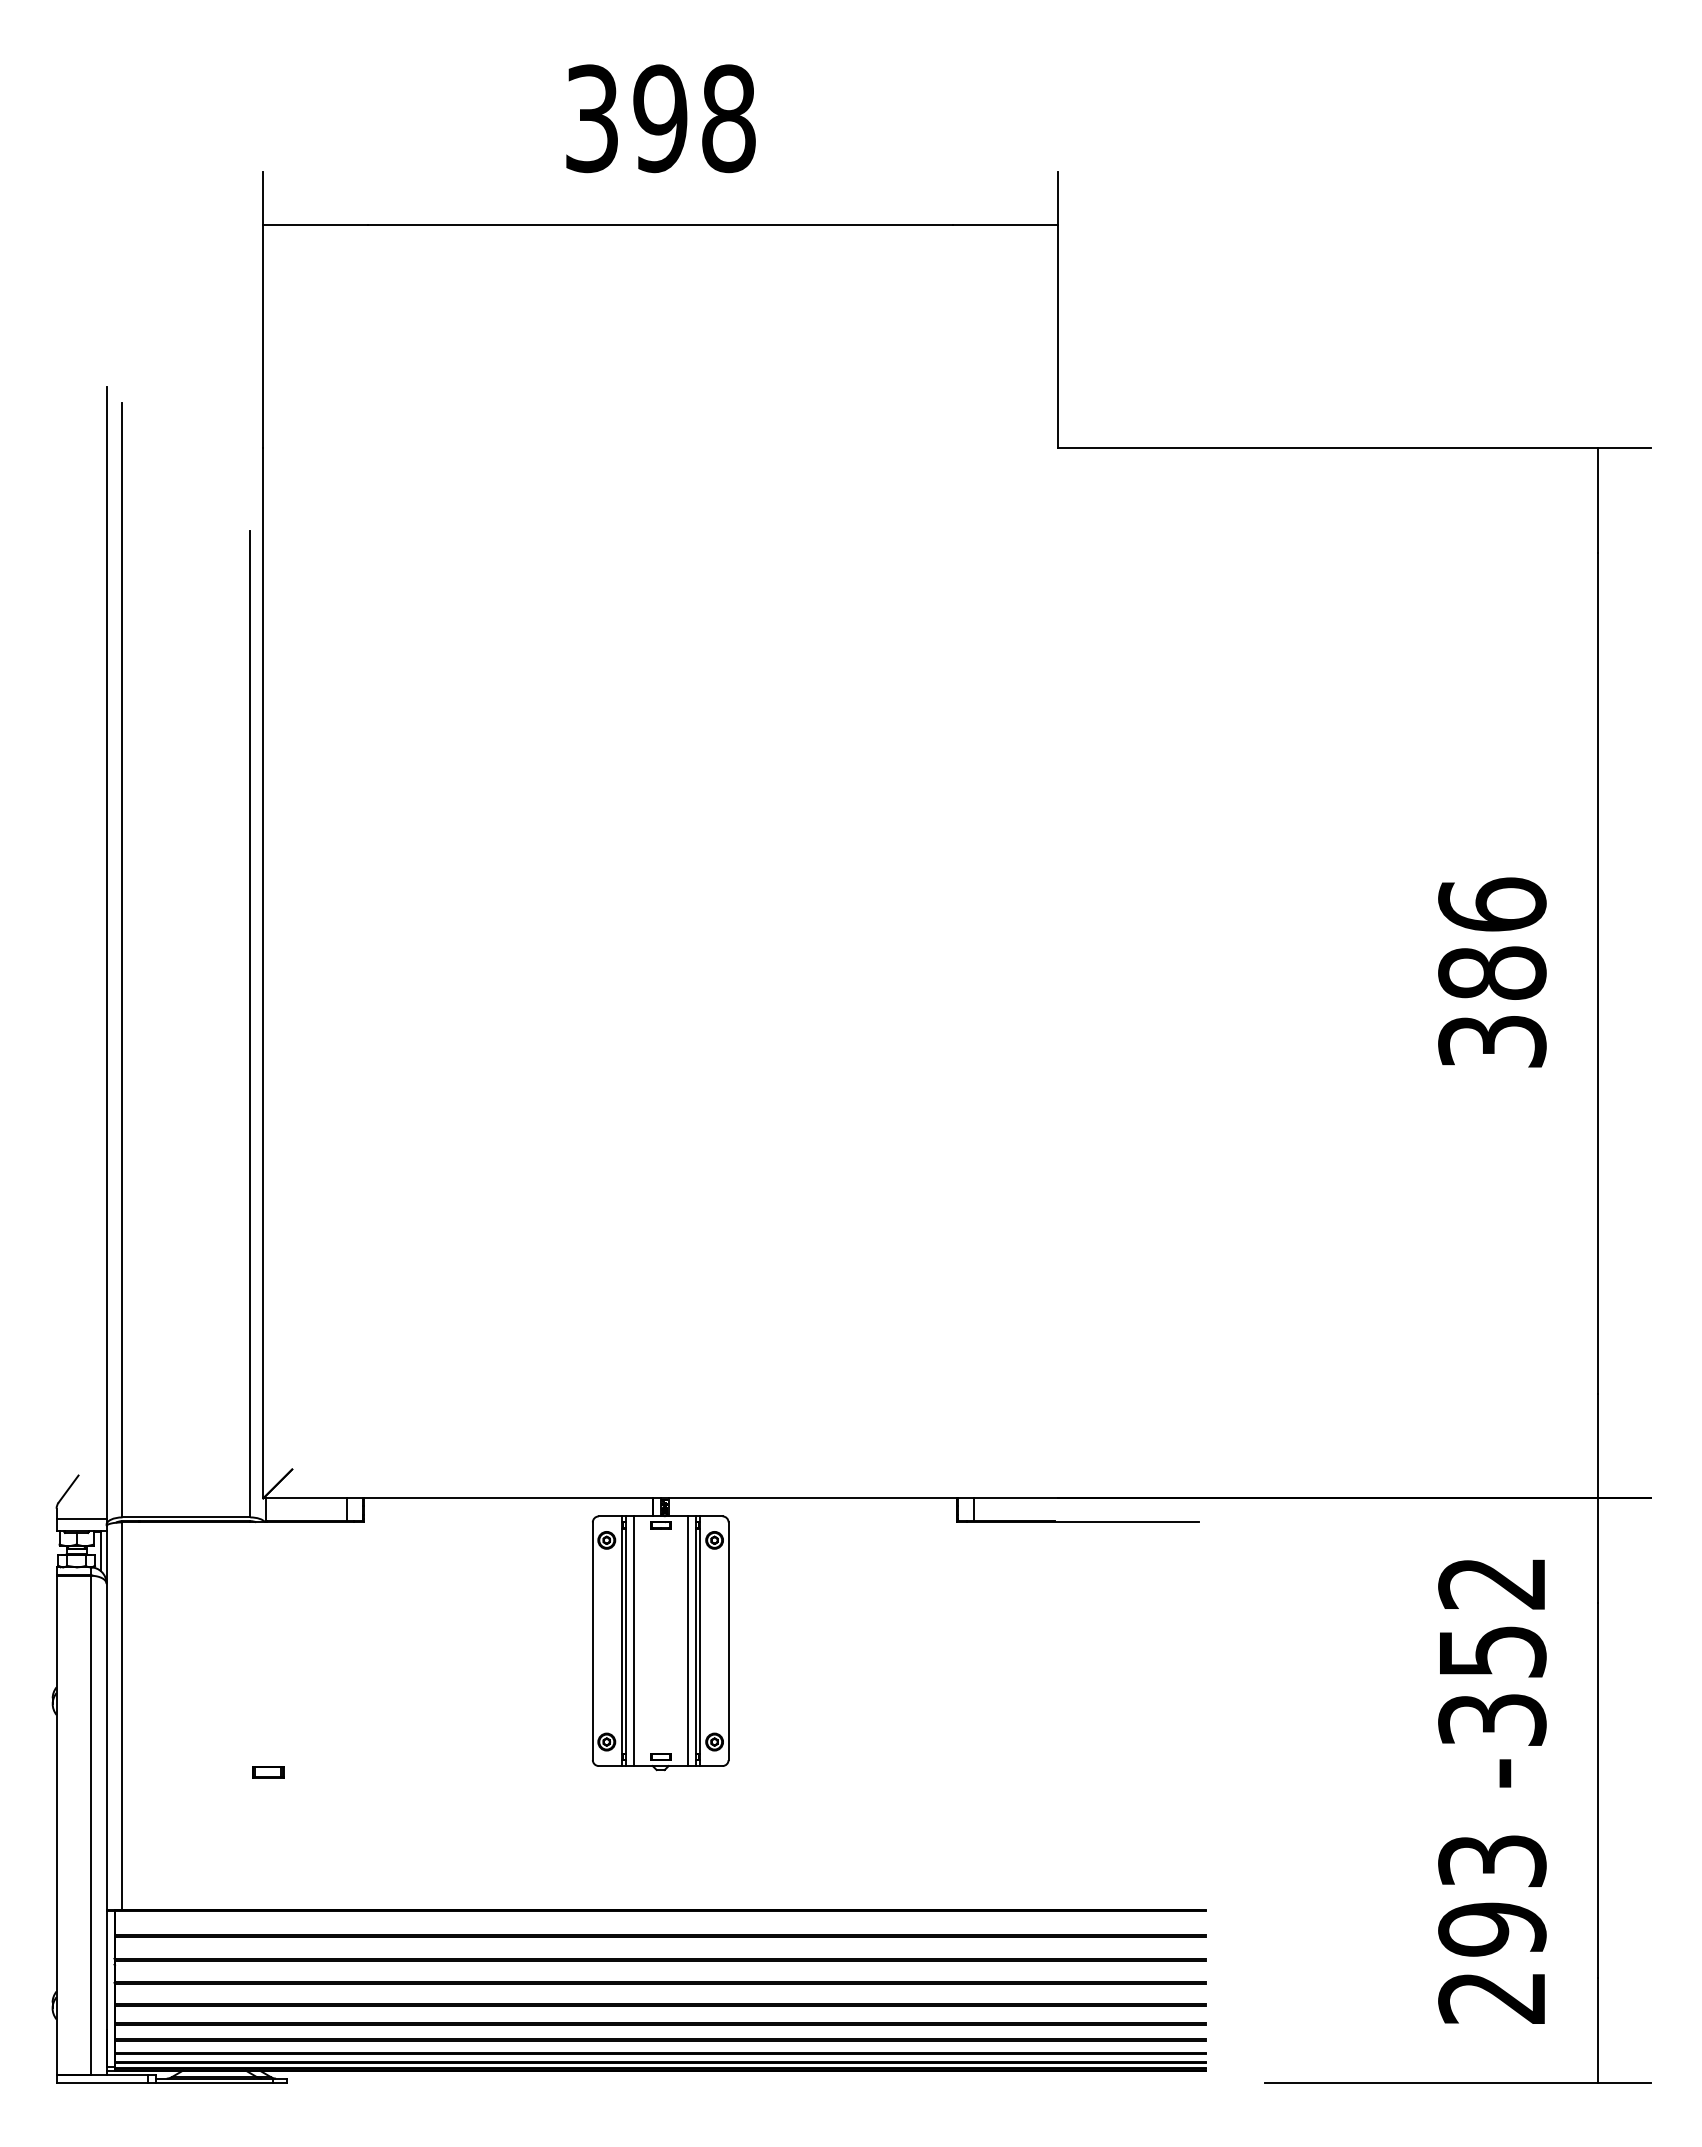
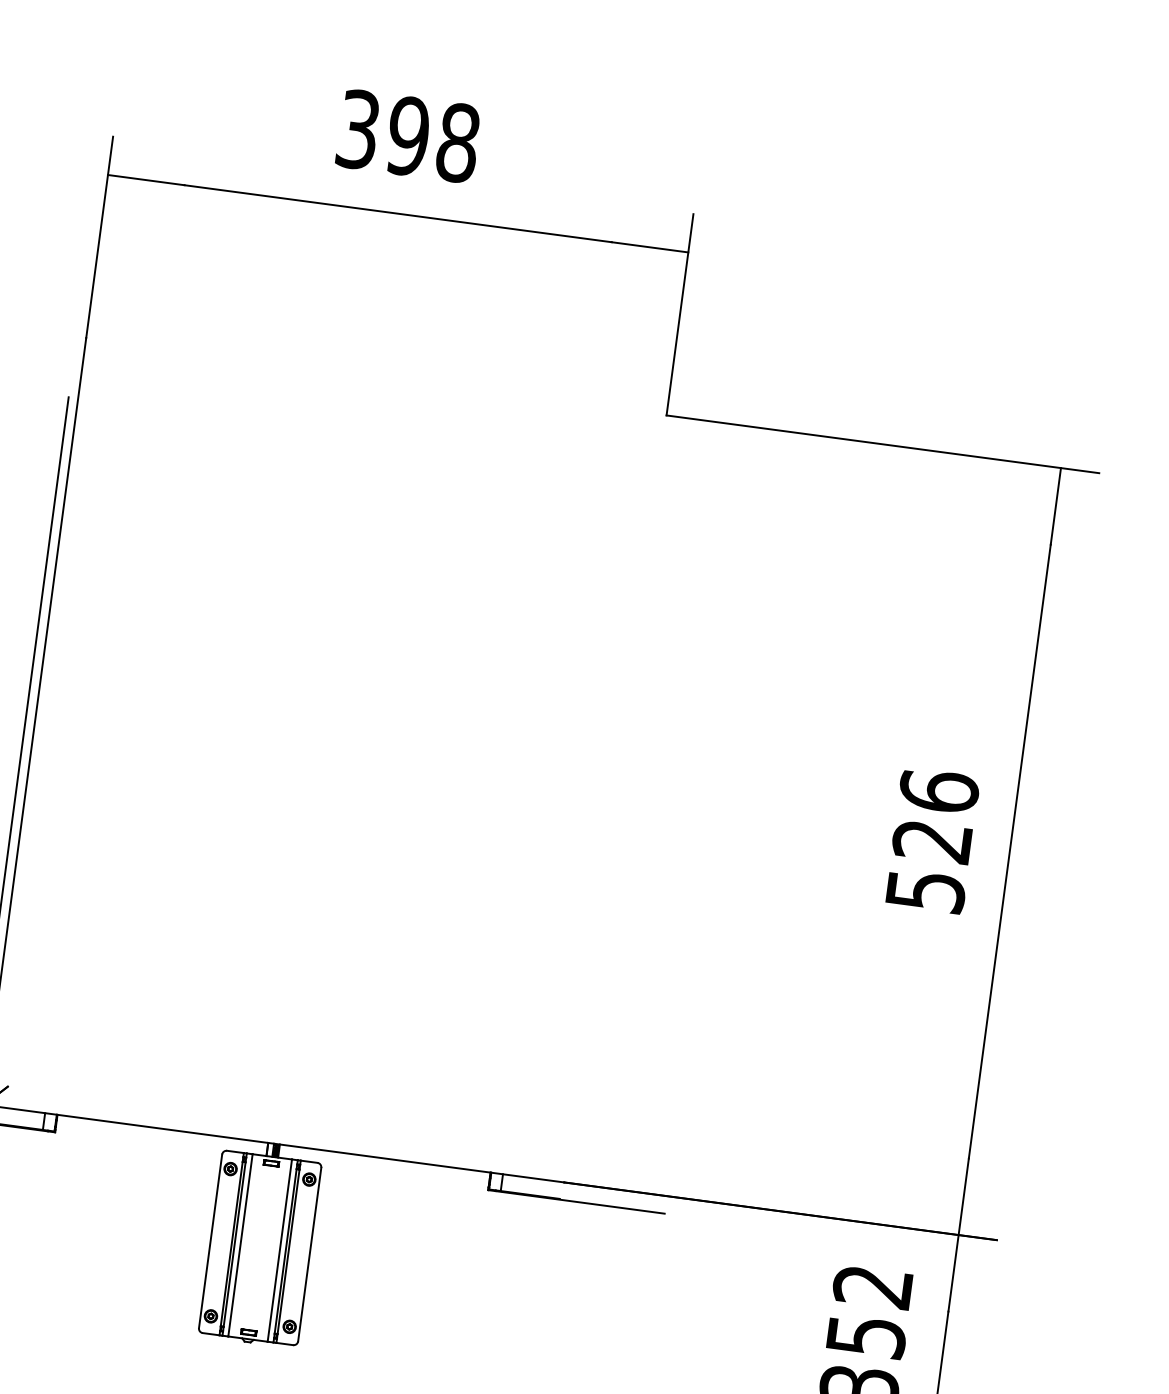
text: (1492, 1006) -> (929, 865), 386 -> 526

